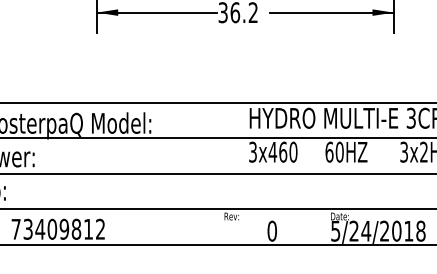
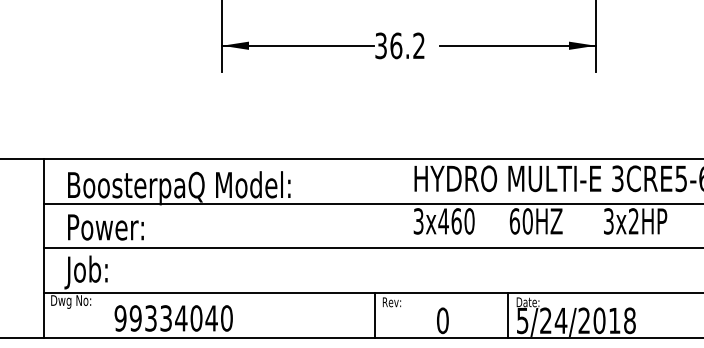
line: (217, 226) -> (374, 314), added
line: (323, 226) -> (507, 314), added
text: (58, 229) -> (173, 318), 73409812 -> 99334040

